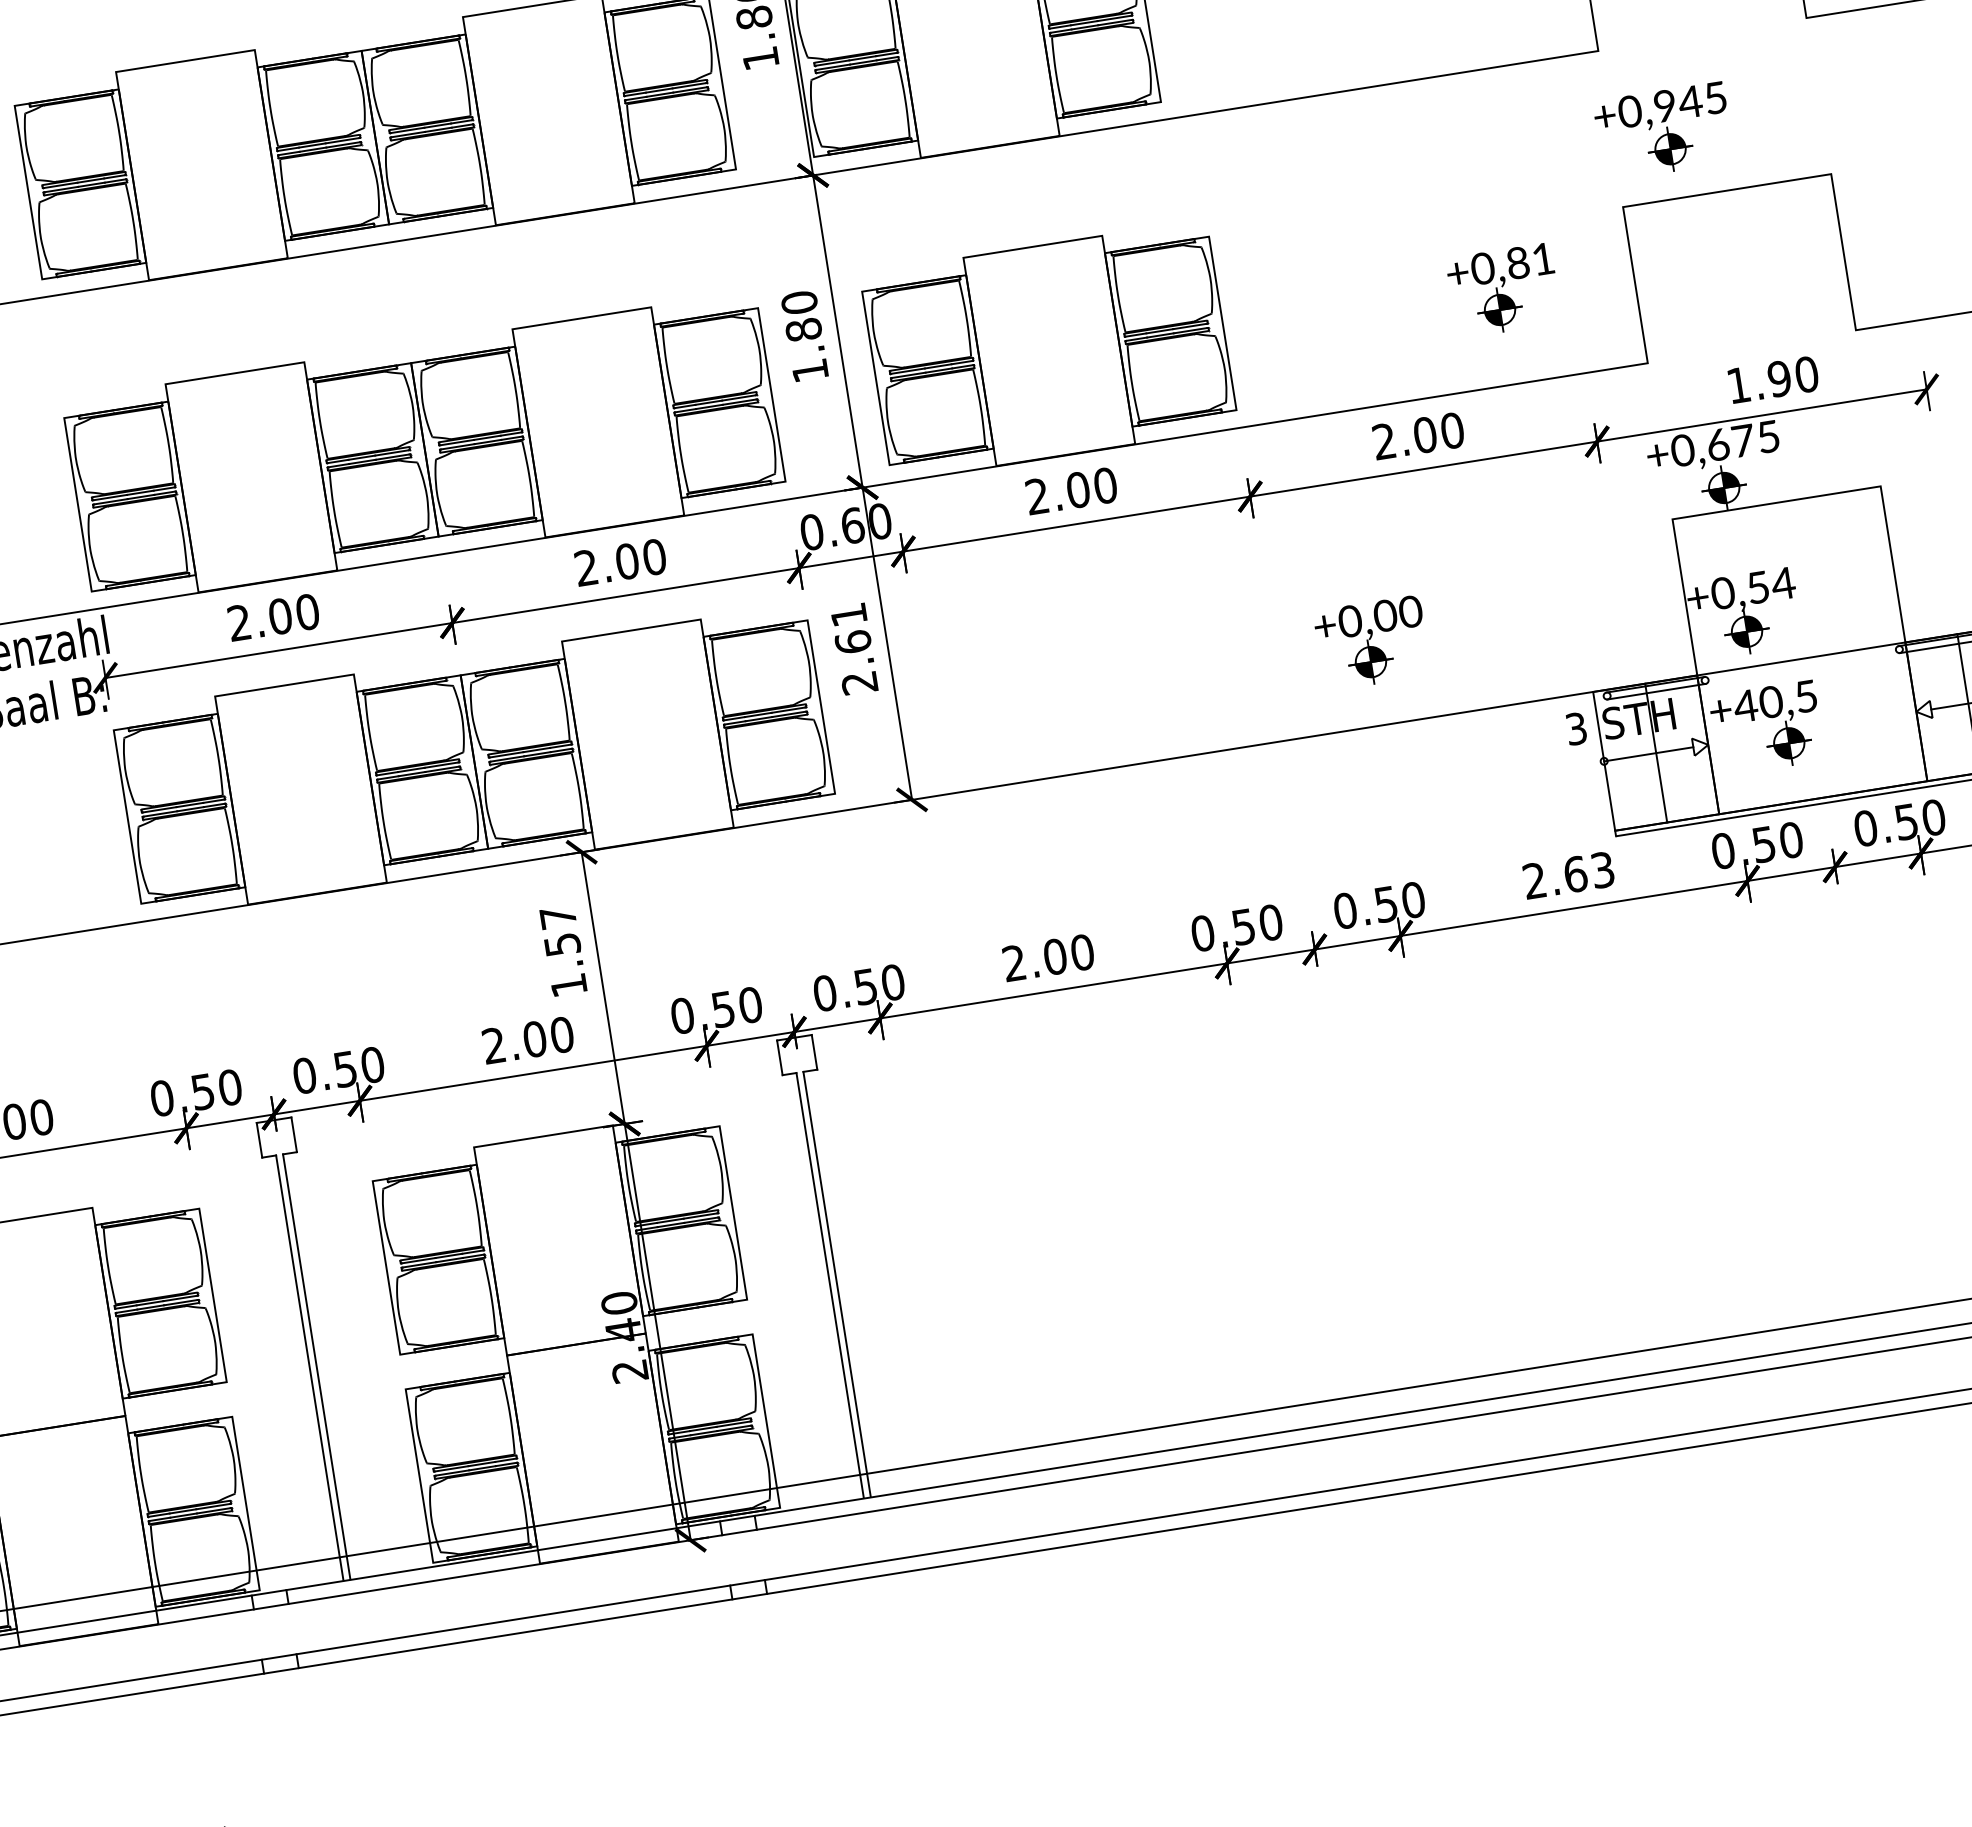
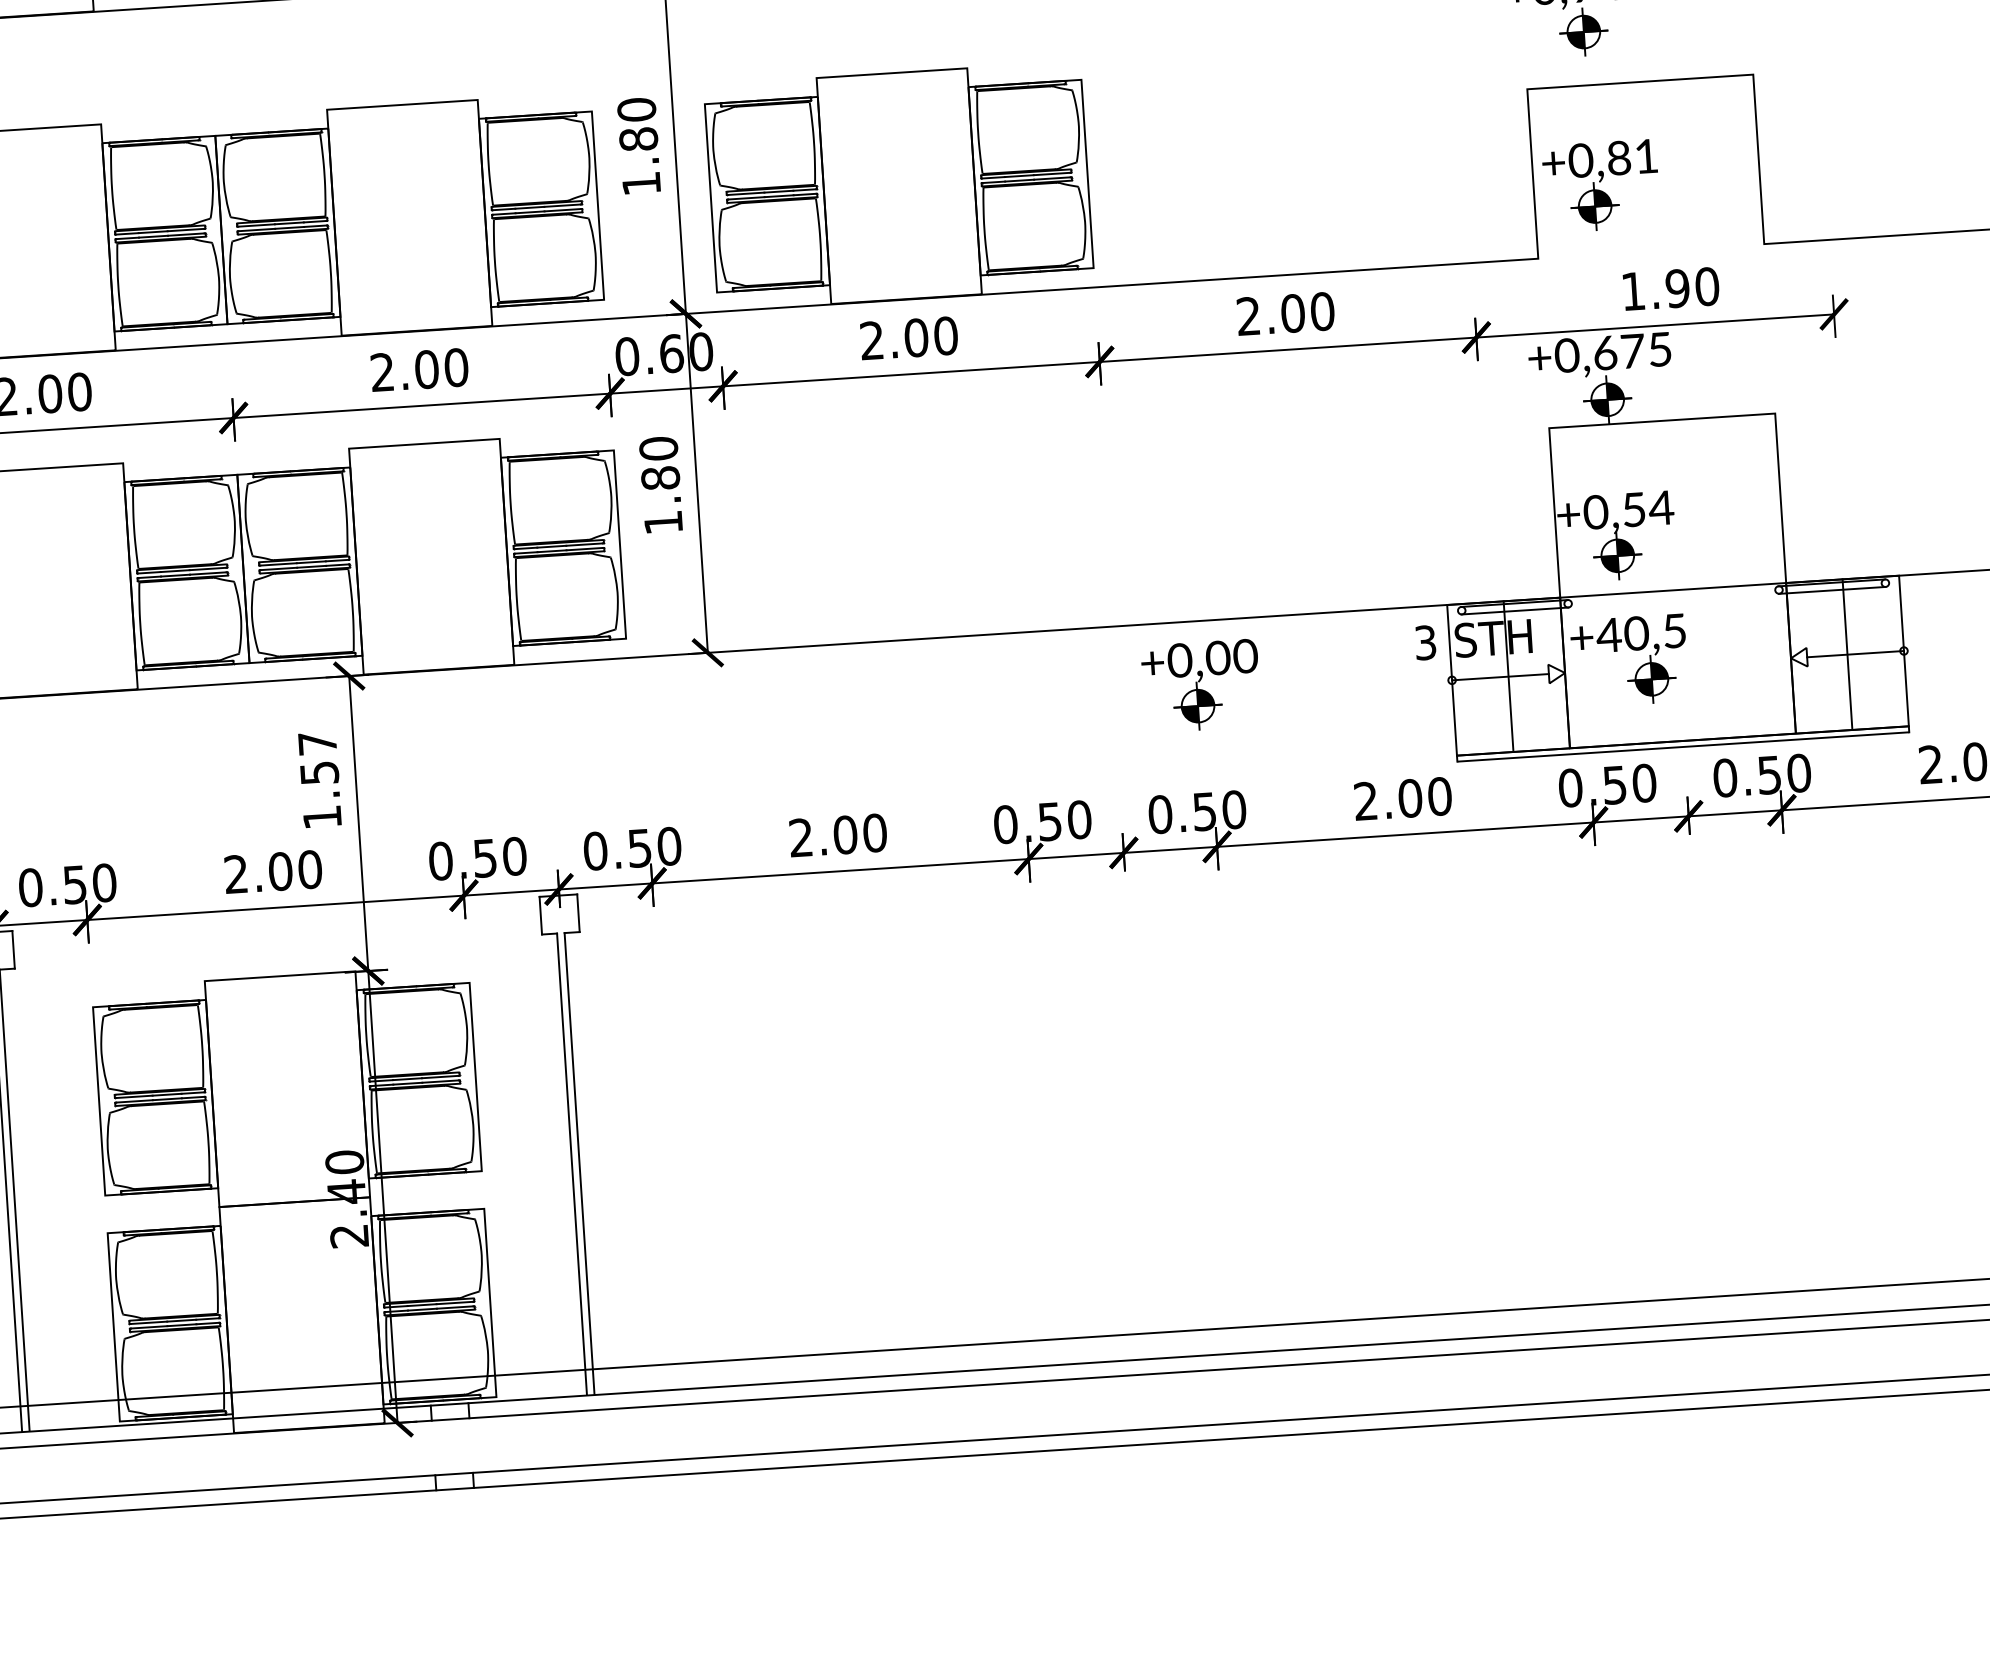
part: (1501, 287) -> (1598, 182), moved
part: (1368, 639) -> (1197, 681), moved
text: (854, 648) -> (661, 485), 2.61 -> 1.80
text: (1589, 872) -> (1425, 797), 2.63 -> 2.00

